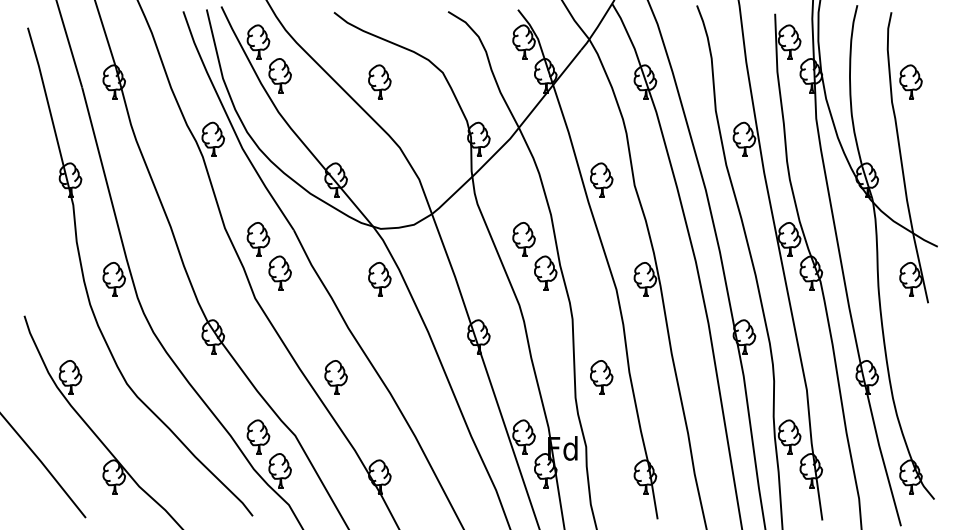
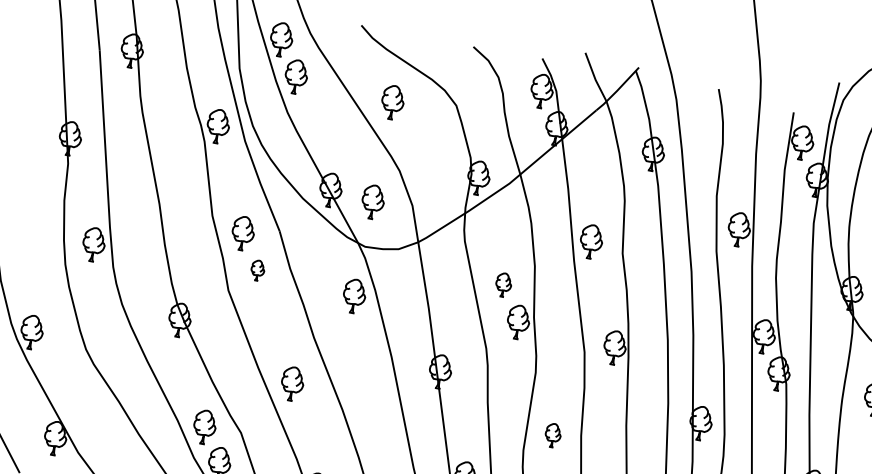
part: (379, 182) -> (372, 201), added
part: (523, 239) -> (503, 284), size x0.7
part: (279, 272) -> (257, 269), size x0.6
part: (601, 377) -> (552, 435), size x0.7

